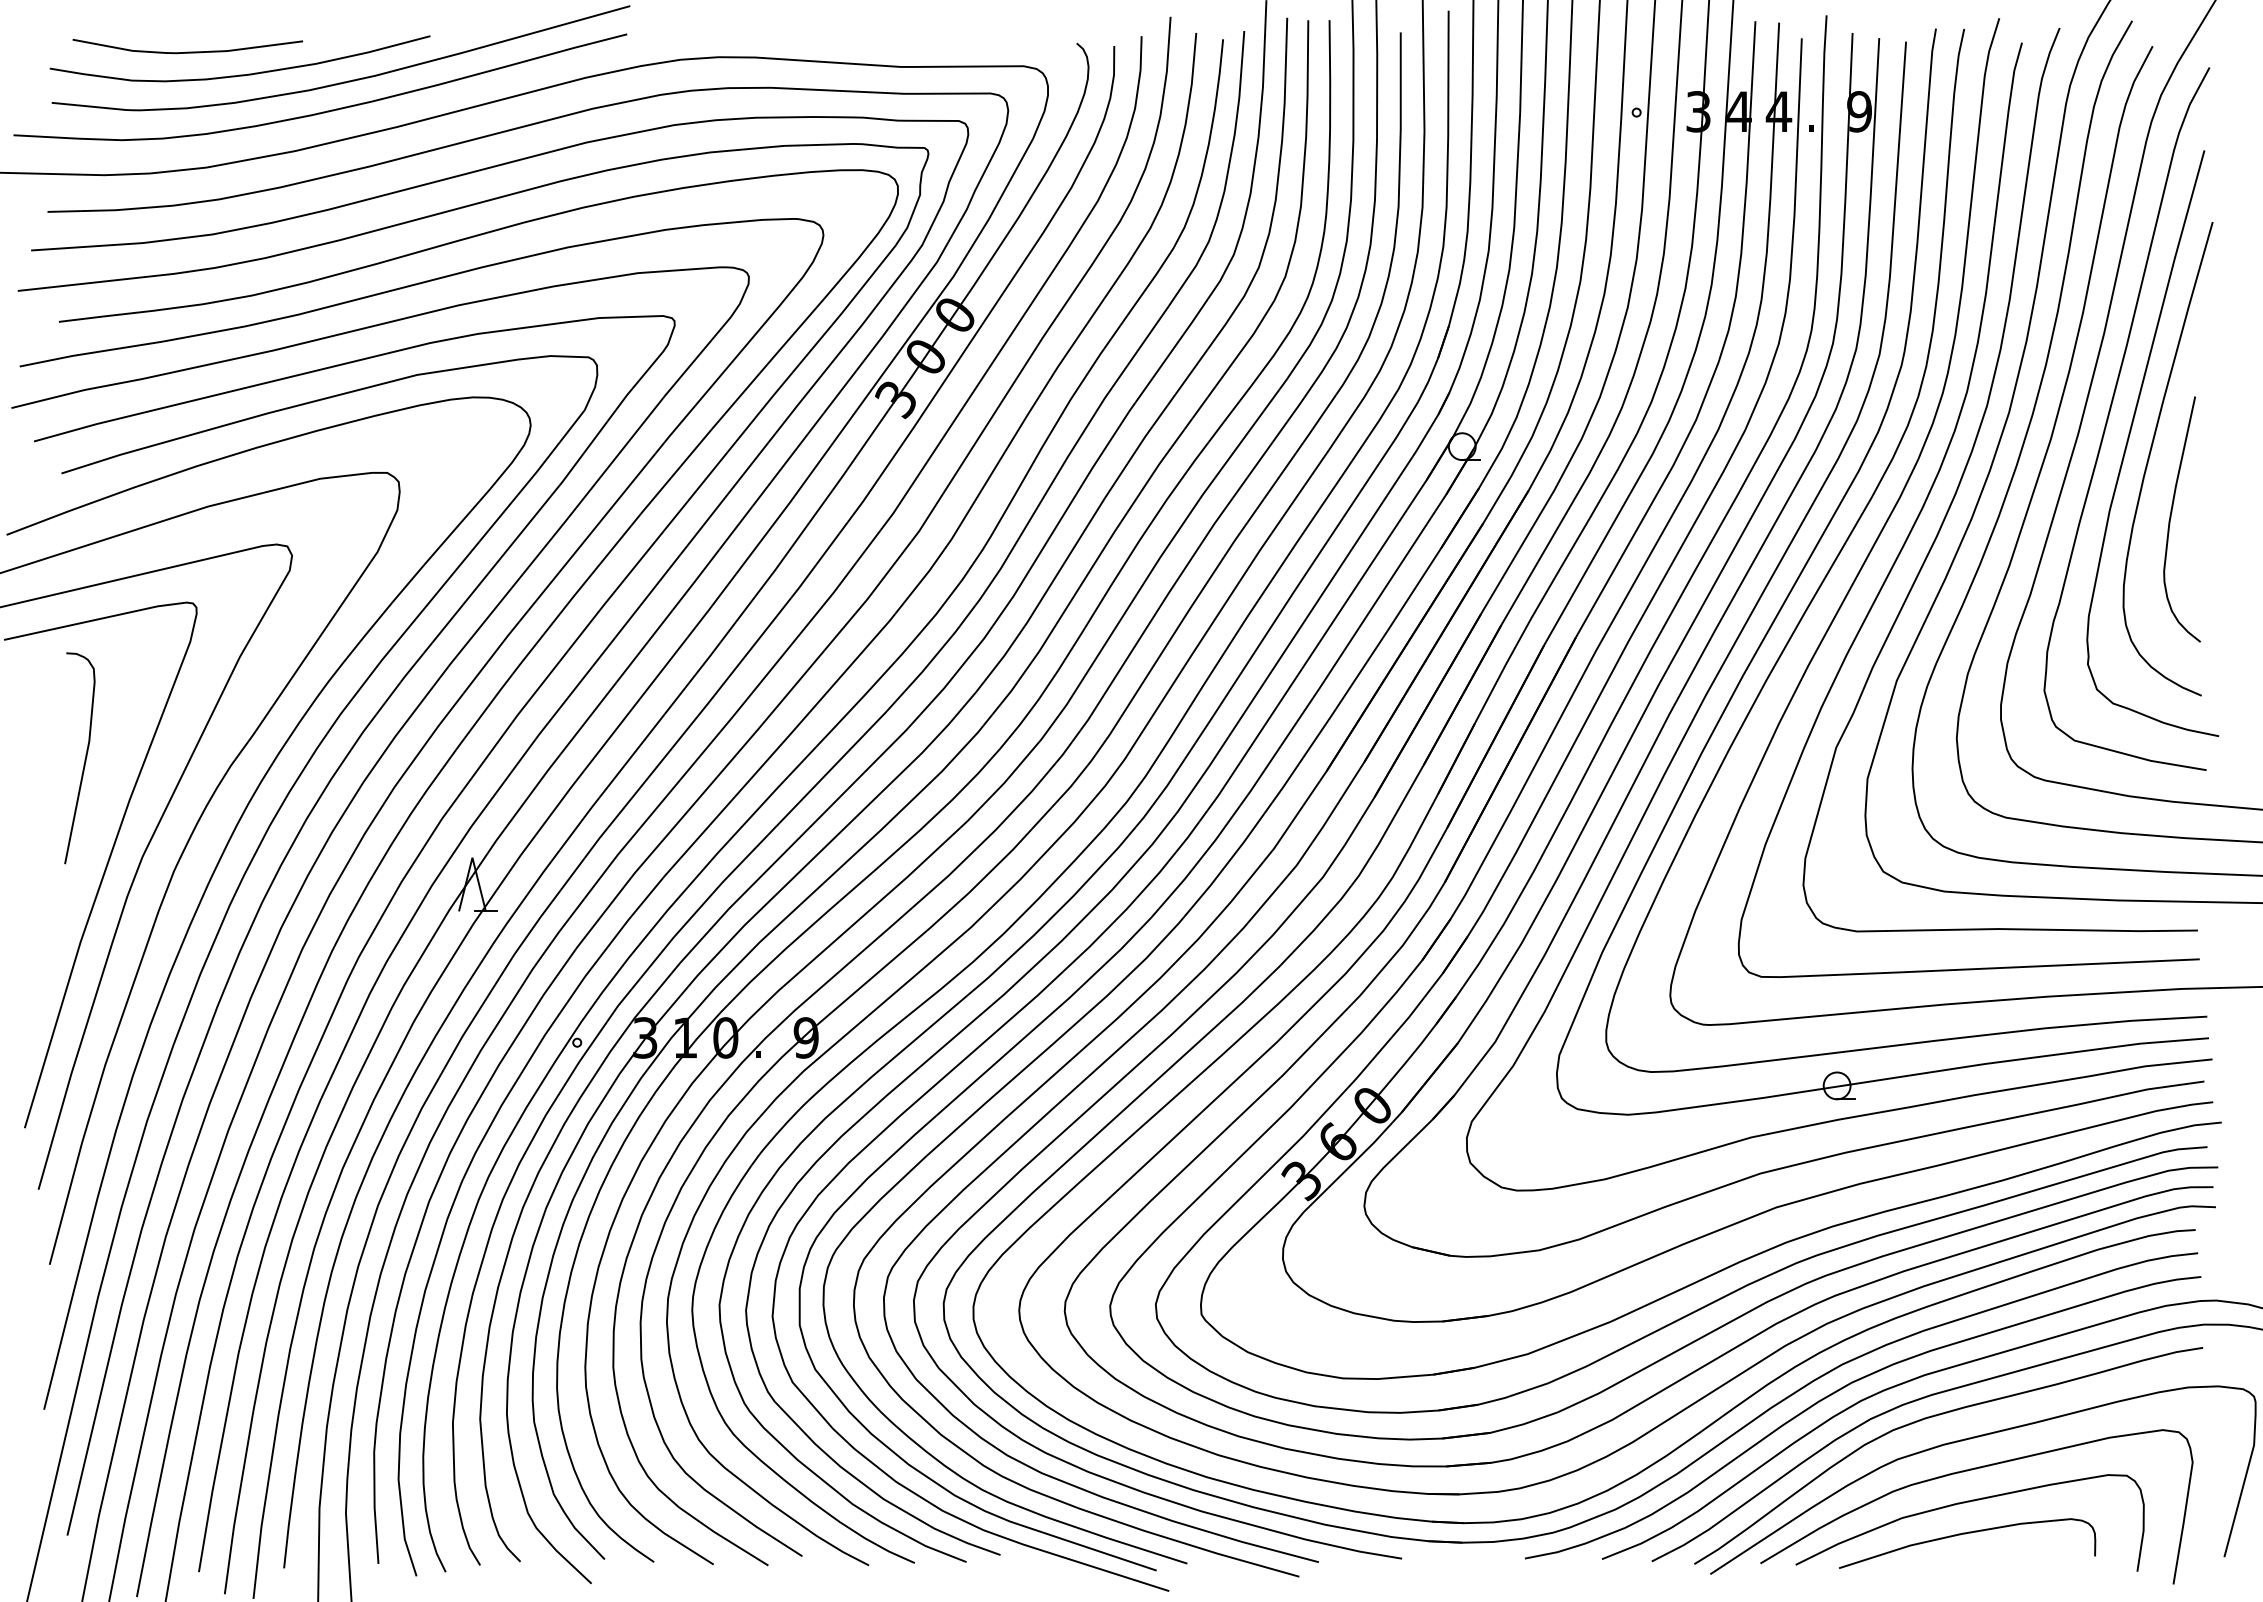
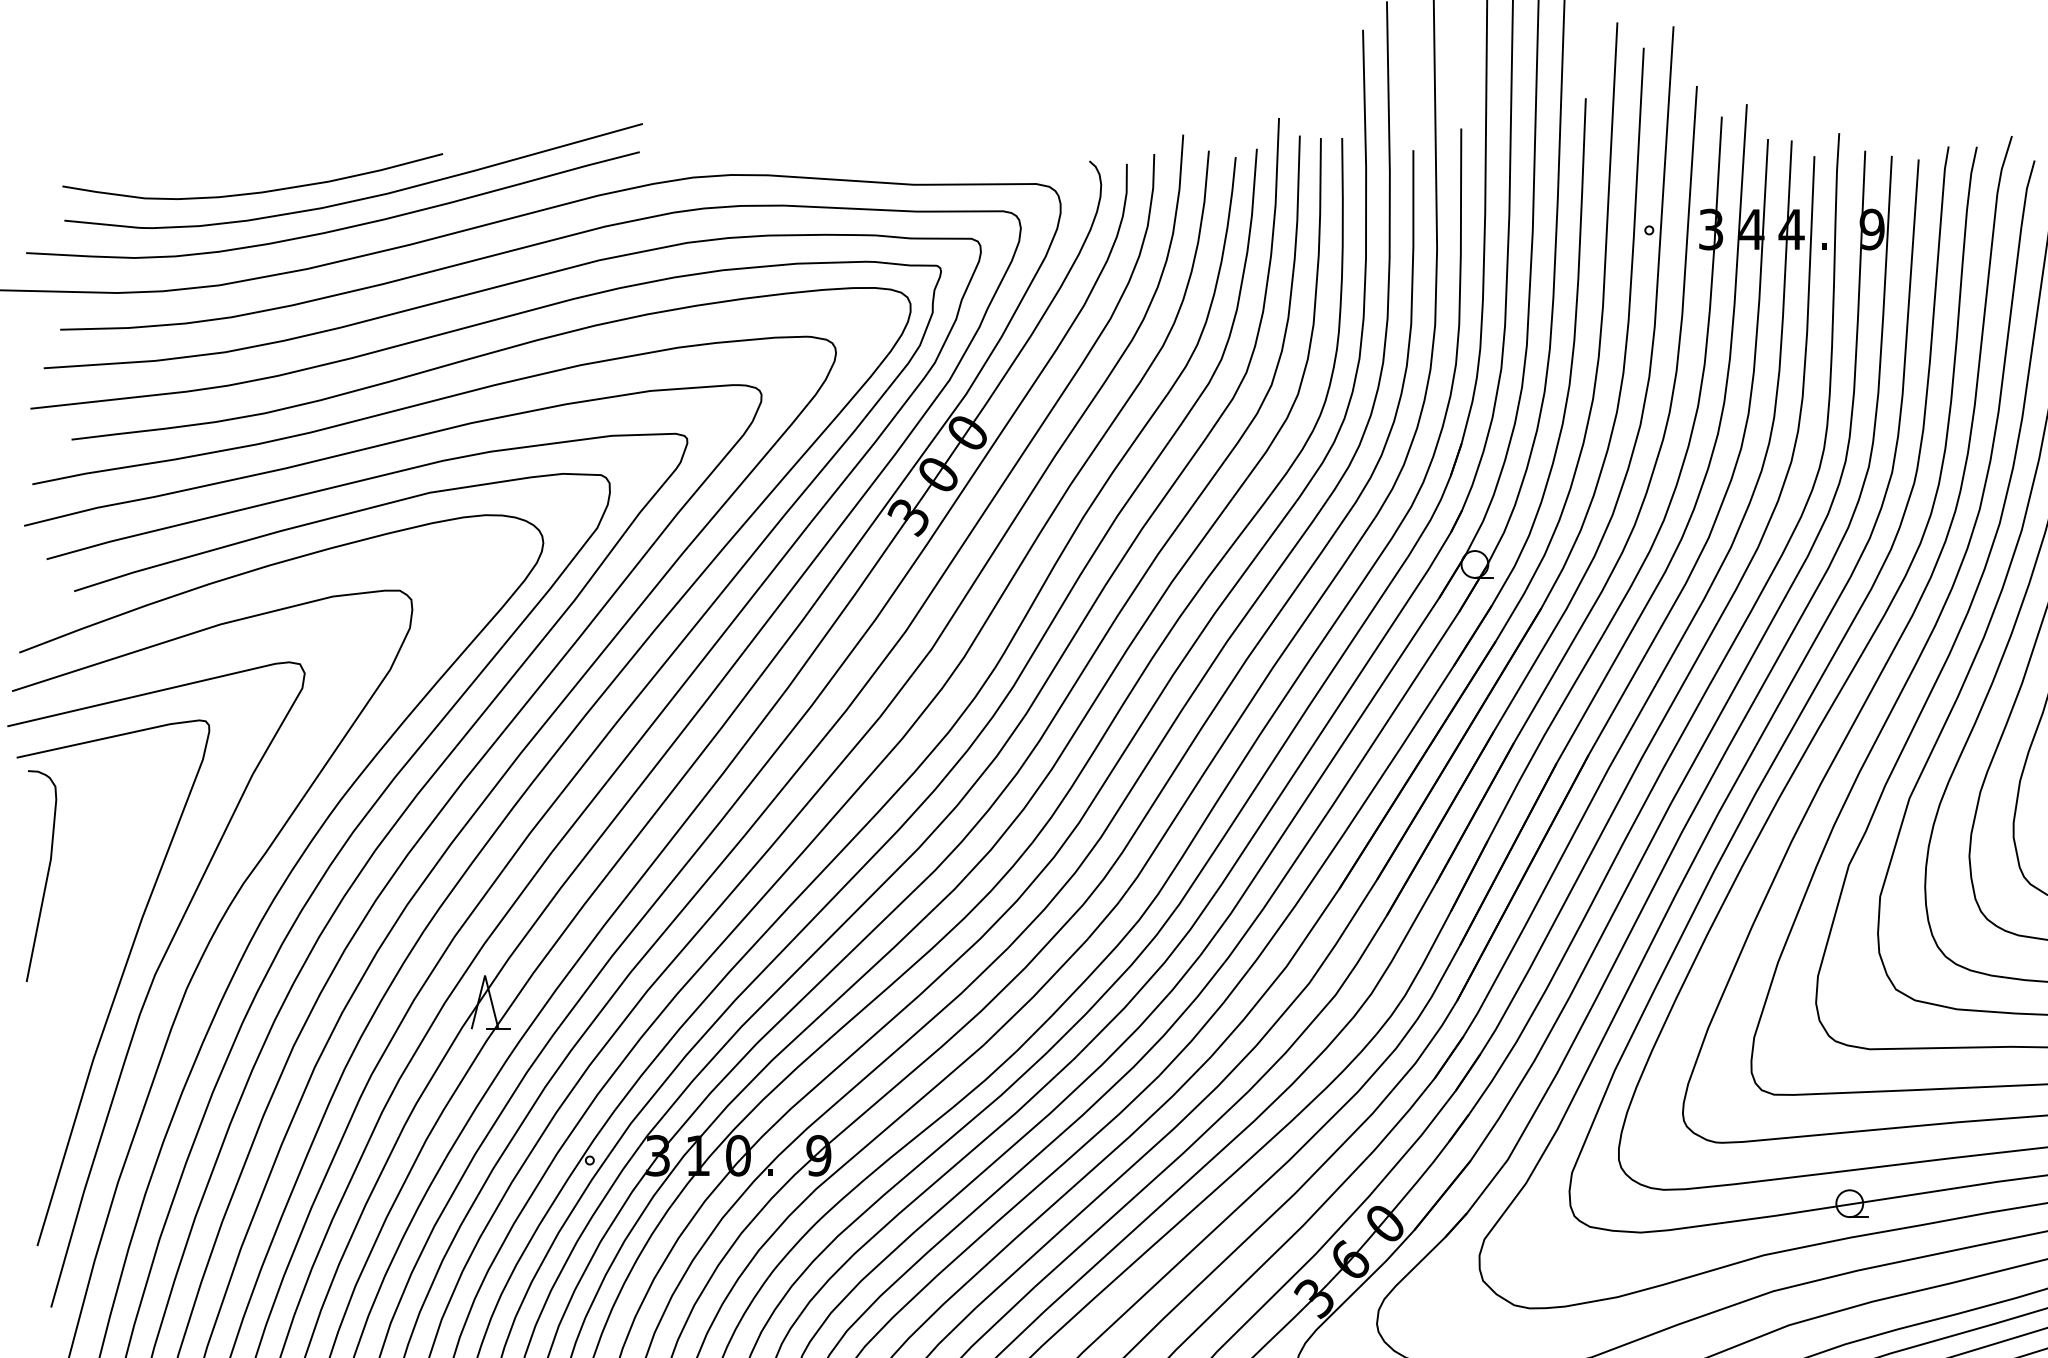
curve: (187, 51) -> (200, 169), removed
curve: (84, 759) -> (46, 877), moved

